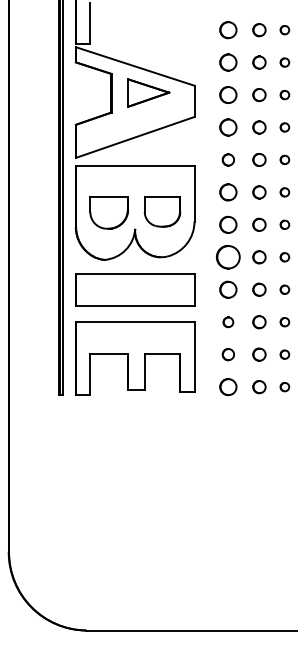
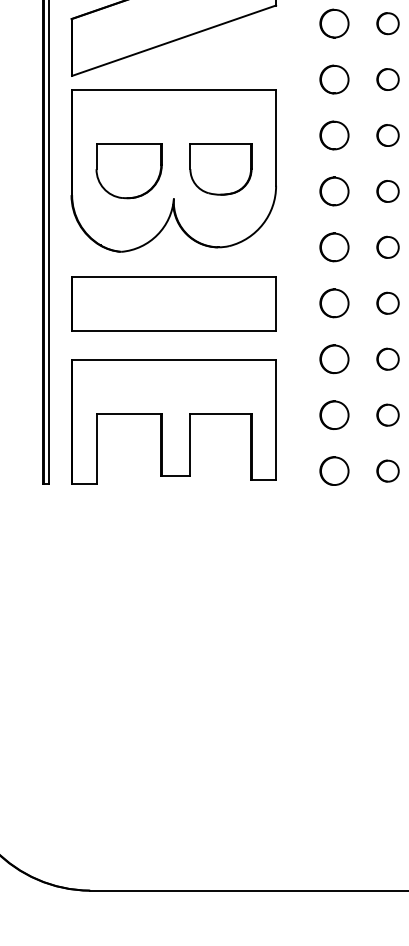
part: (228, 159) -> (334, 78), size x1.43
part: (228, 257) -> (334, 247), size x0.71
part: (228, 322) -> (334, 359), size x1.67
part: (228, 354) -> (334, 414), size x1.43

